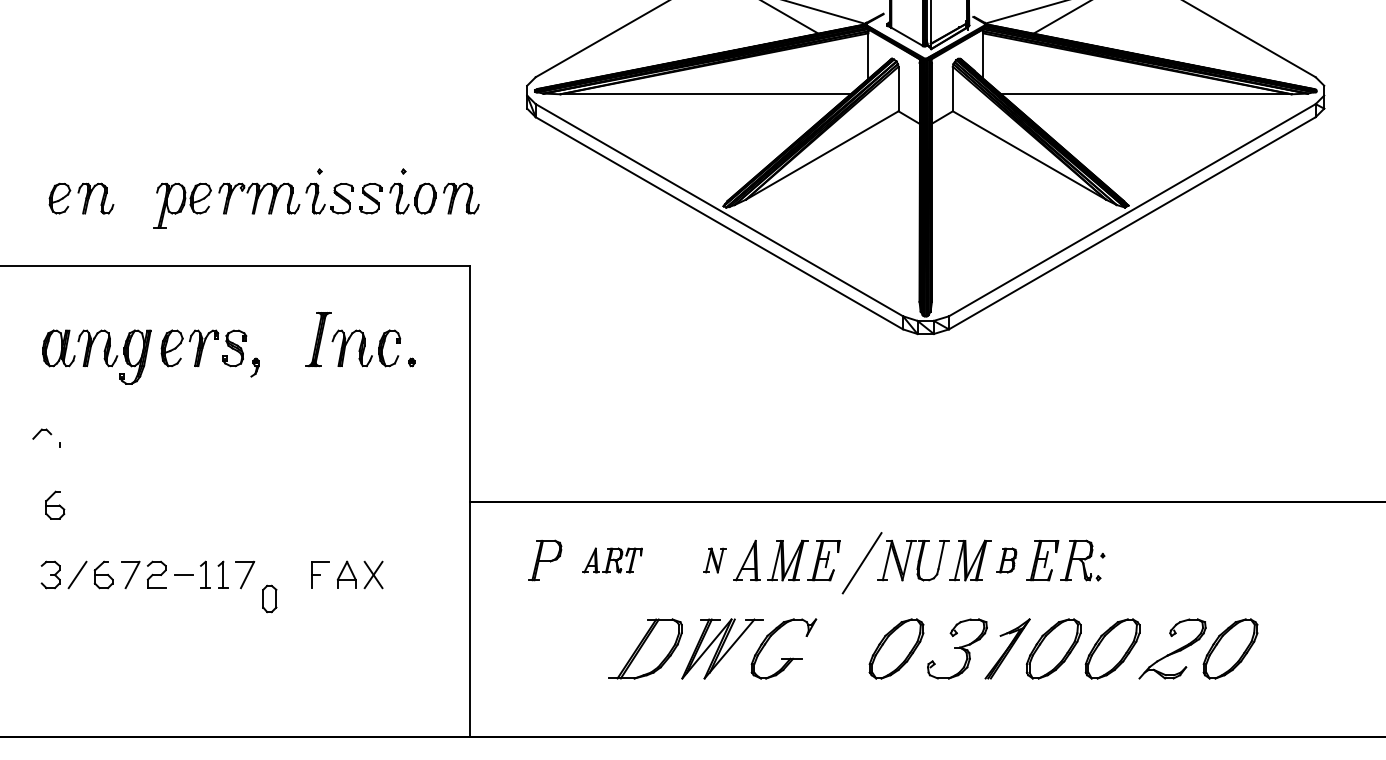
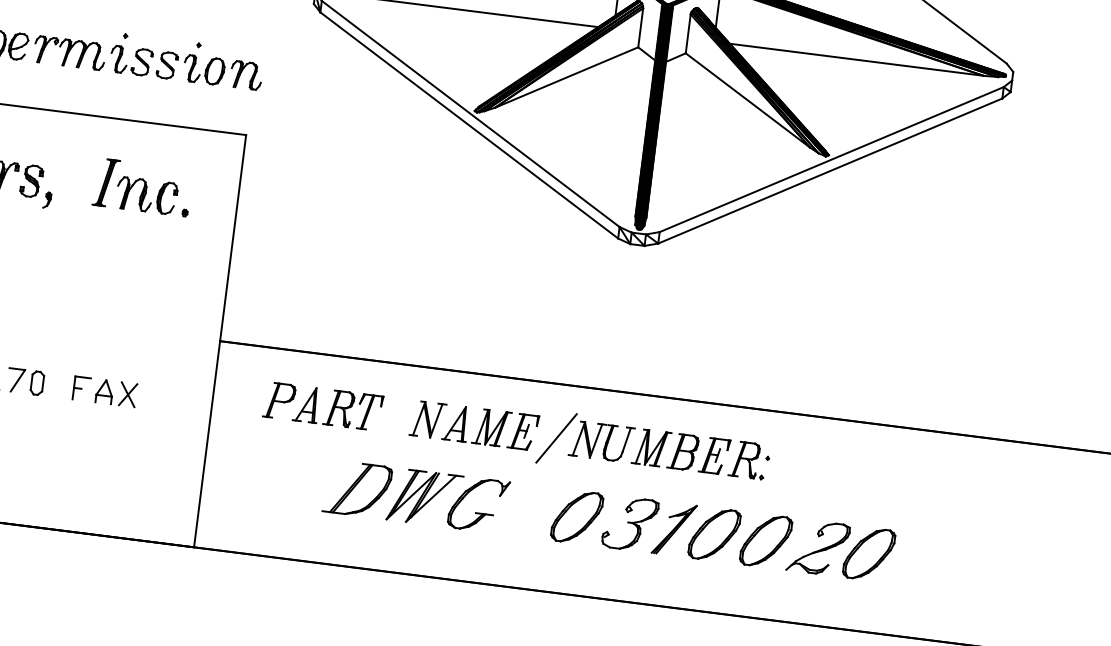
part: (612, 560) -> (338, 408), size x1.67
part: (714, 560) -> (427, 419), size x1.67
part: (1006, 560) -> (683, 451), size x1.67
part: (269, 598) -> (37, 382), moved

